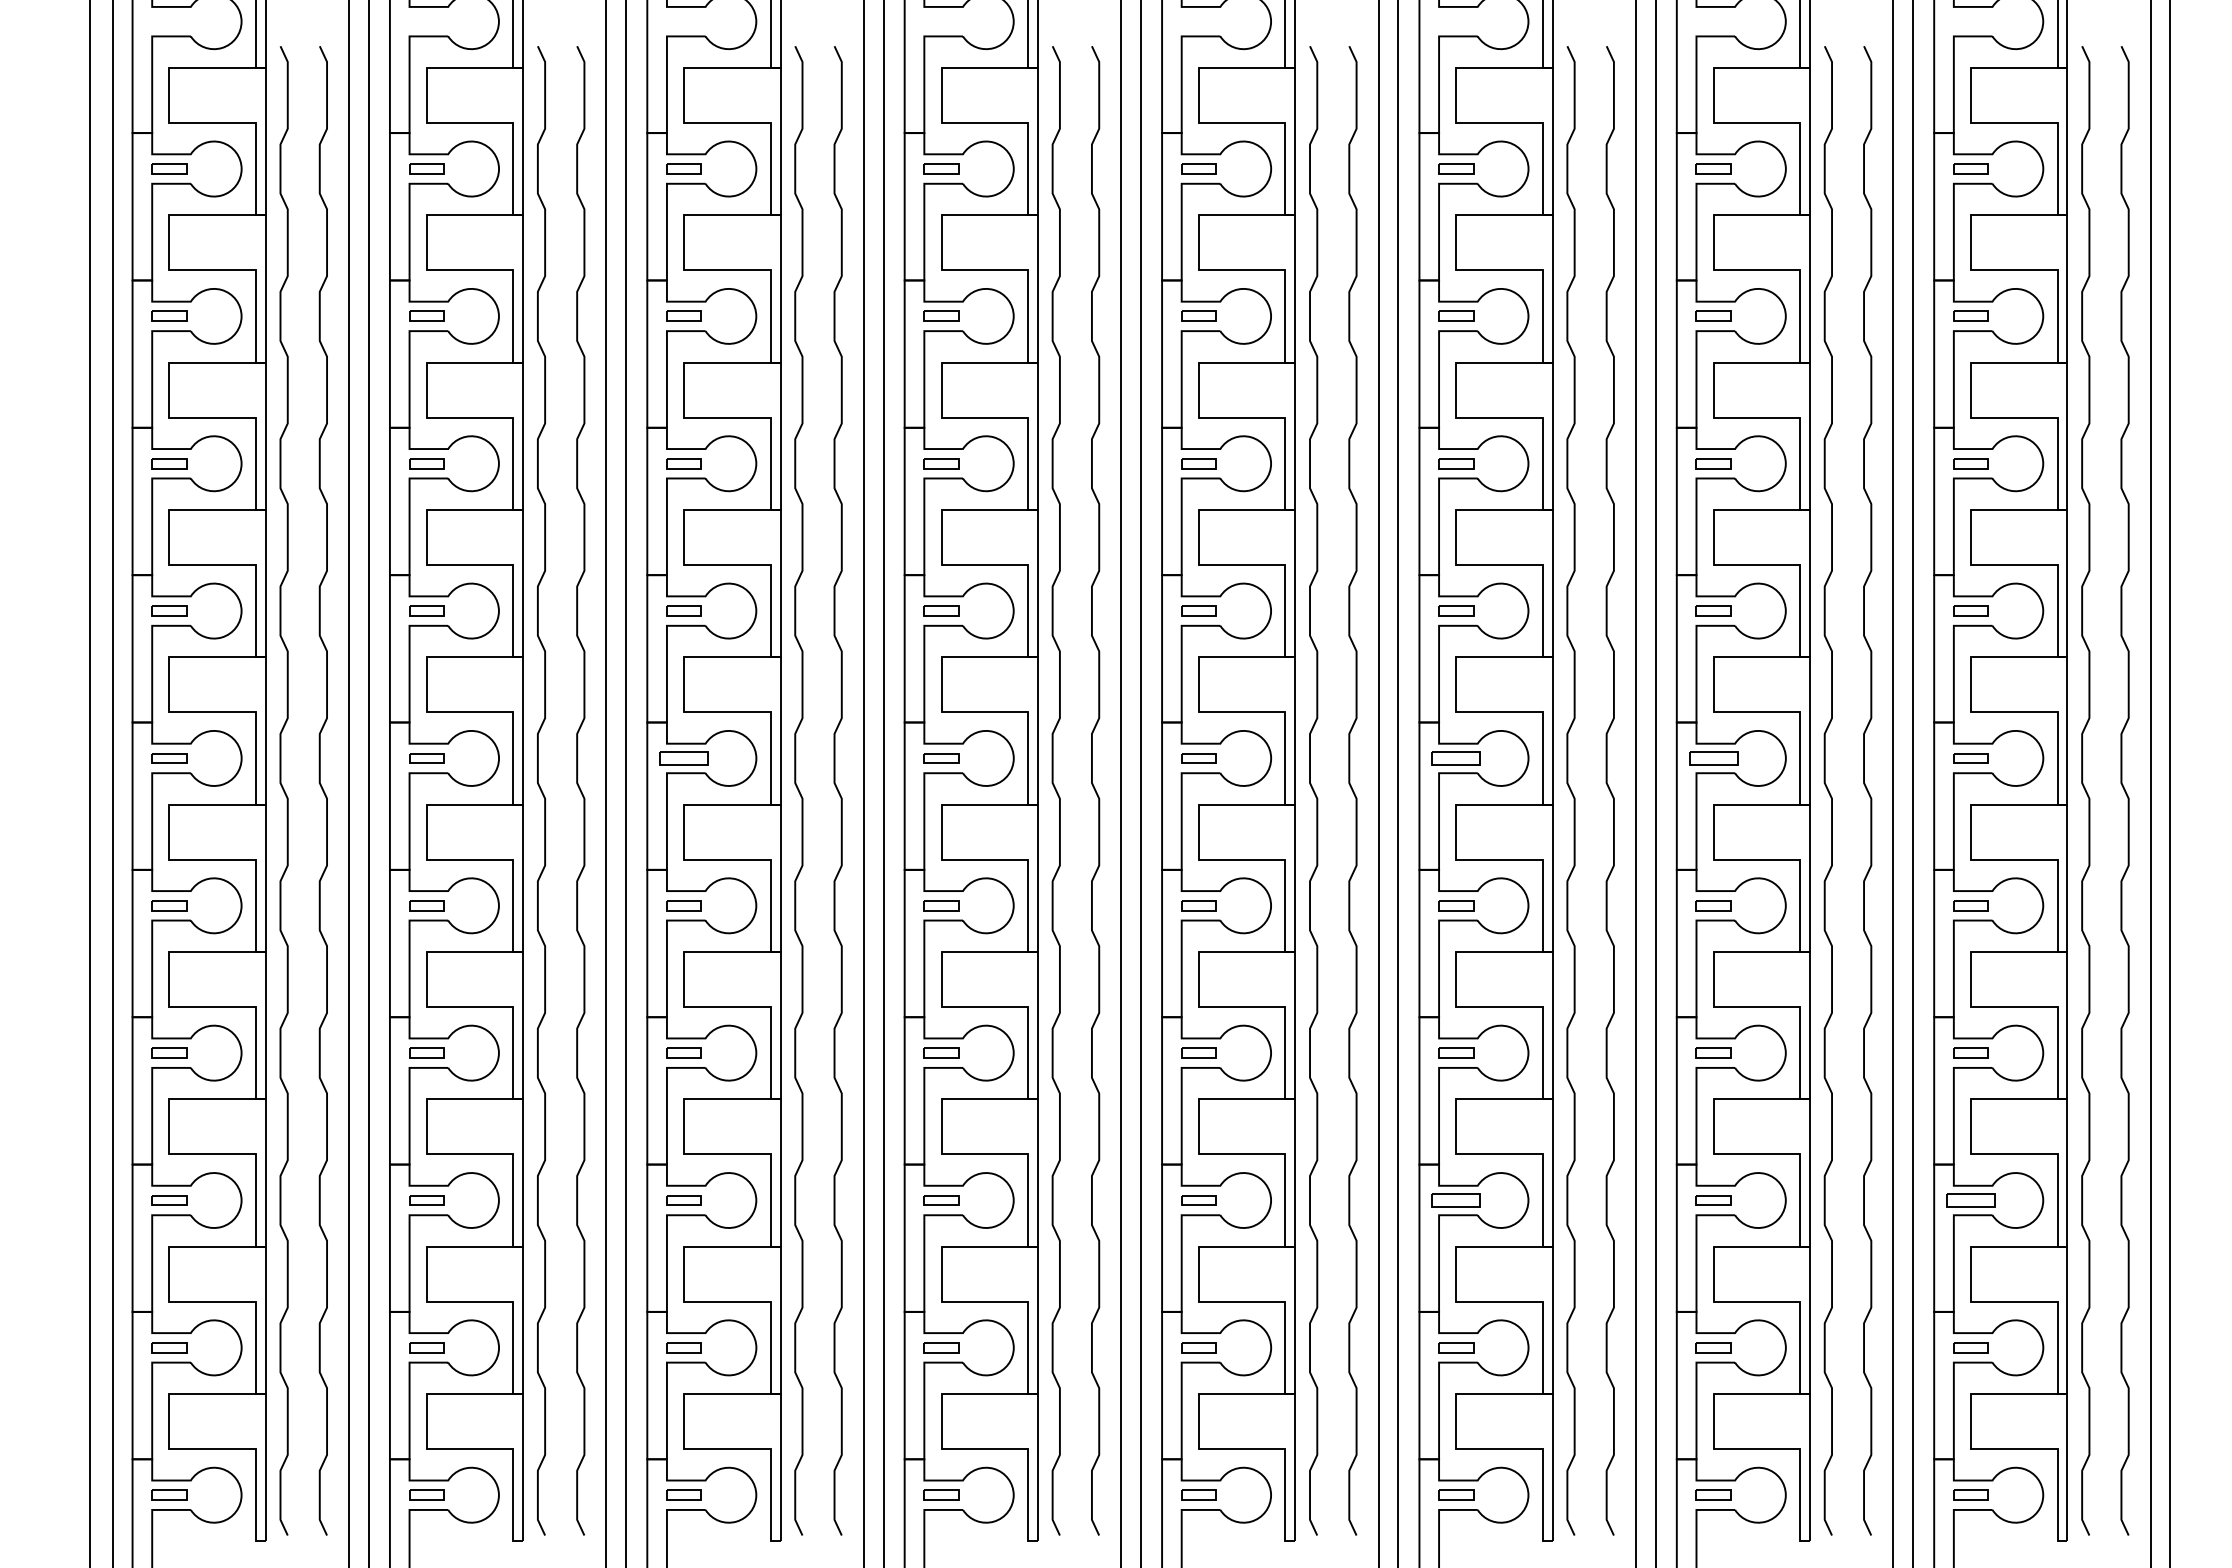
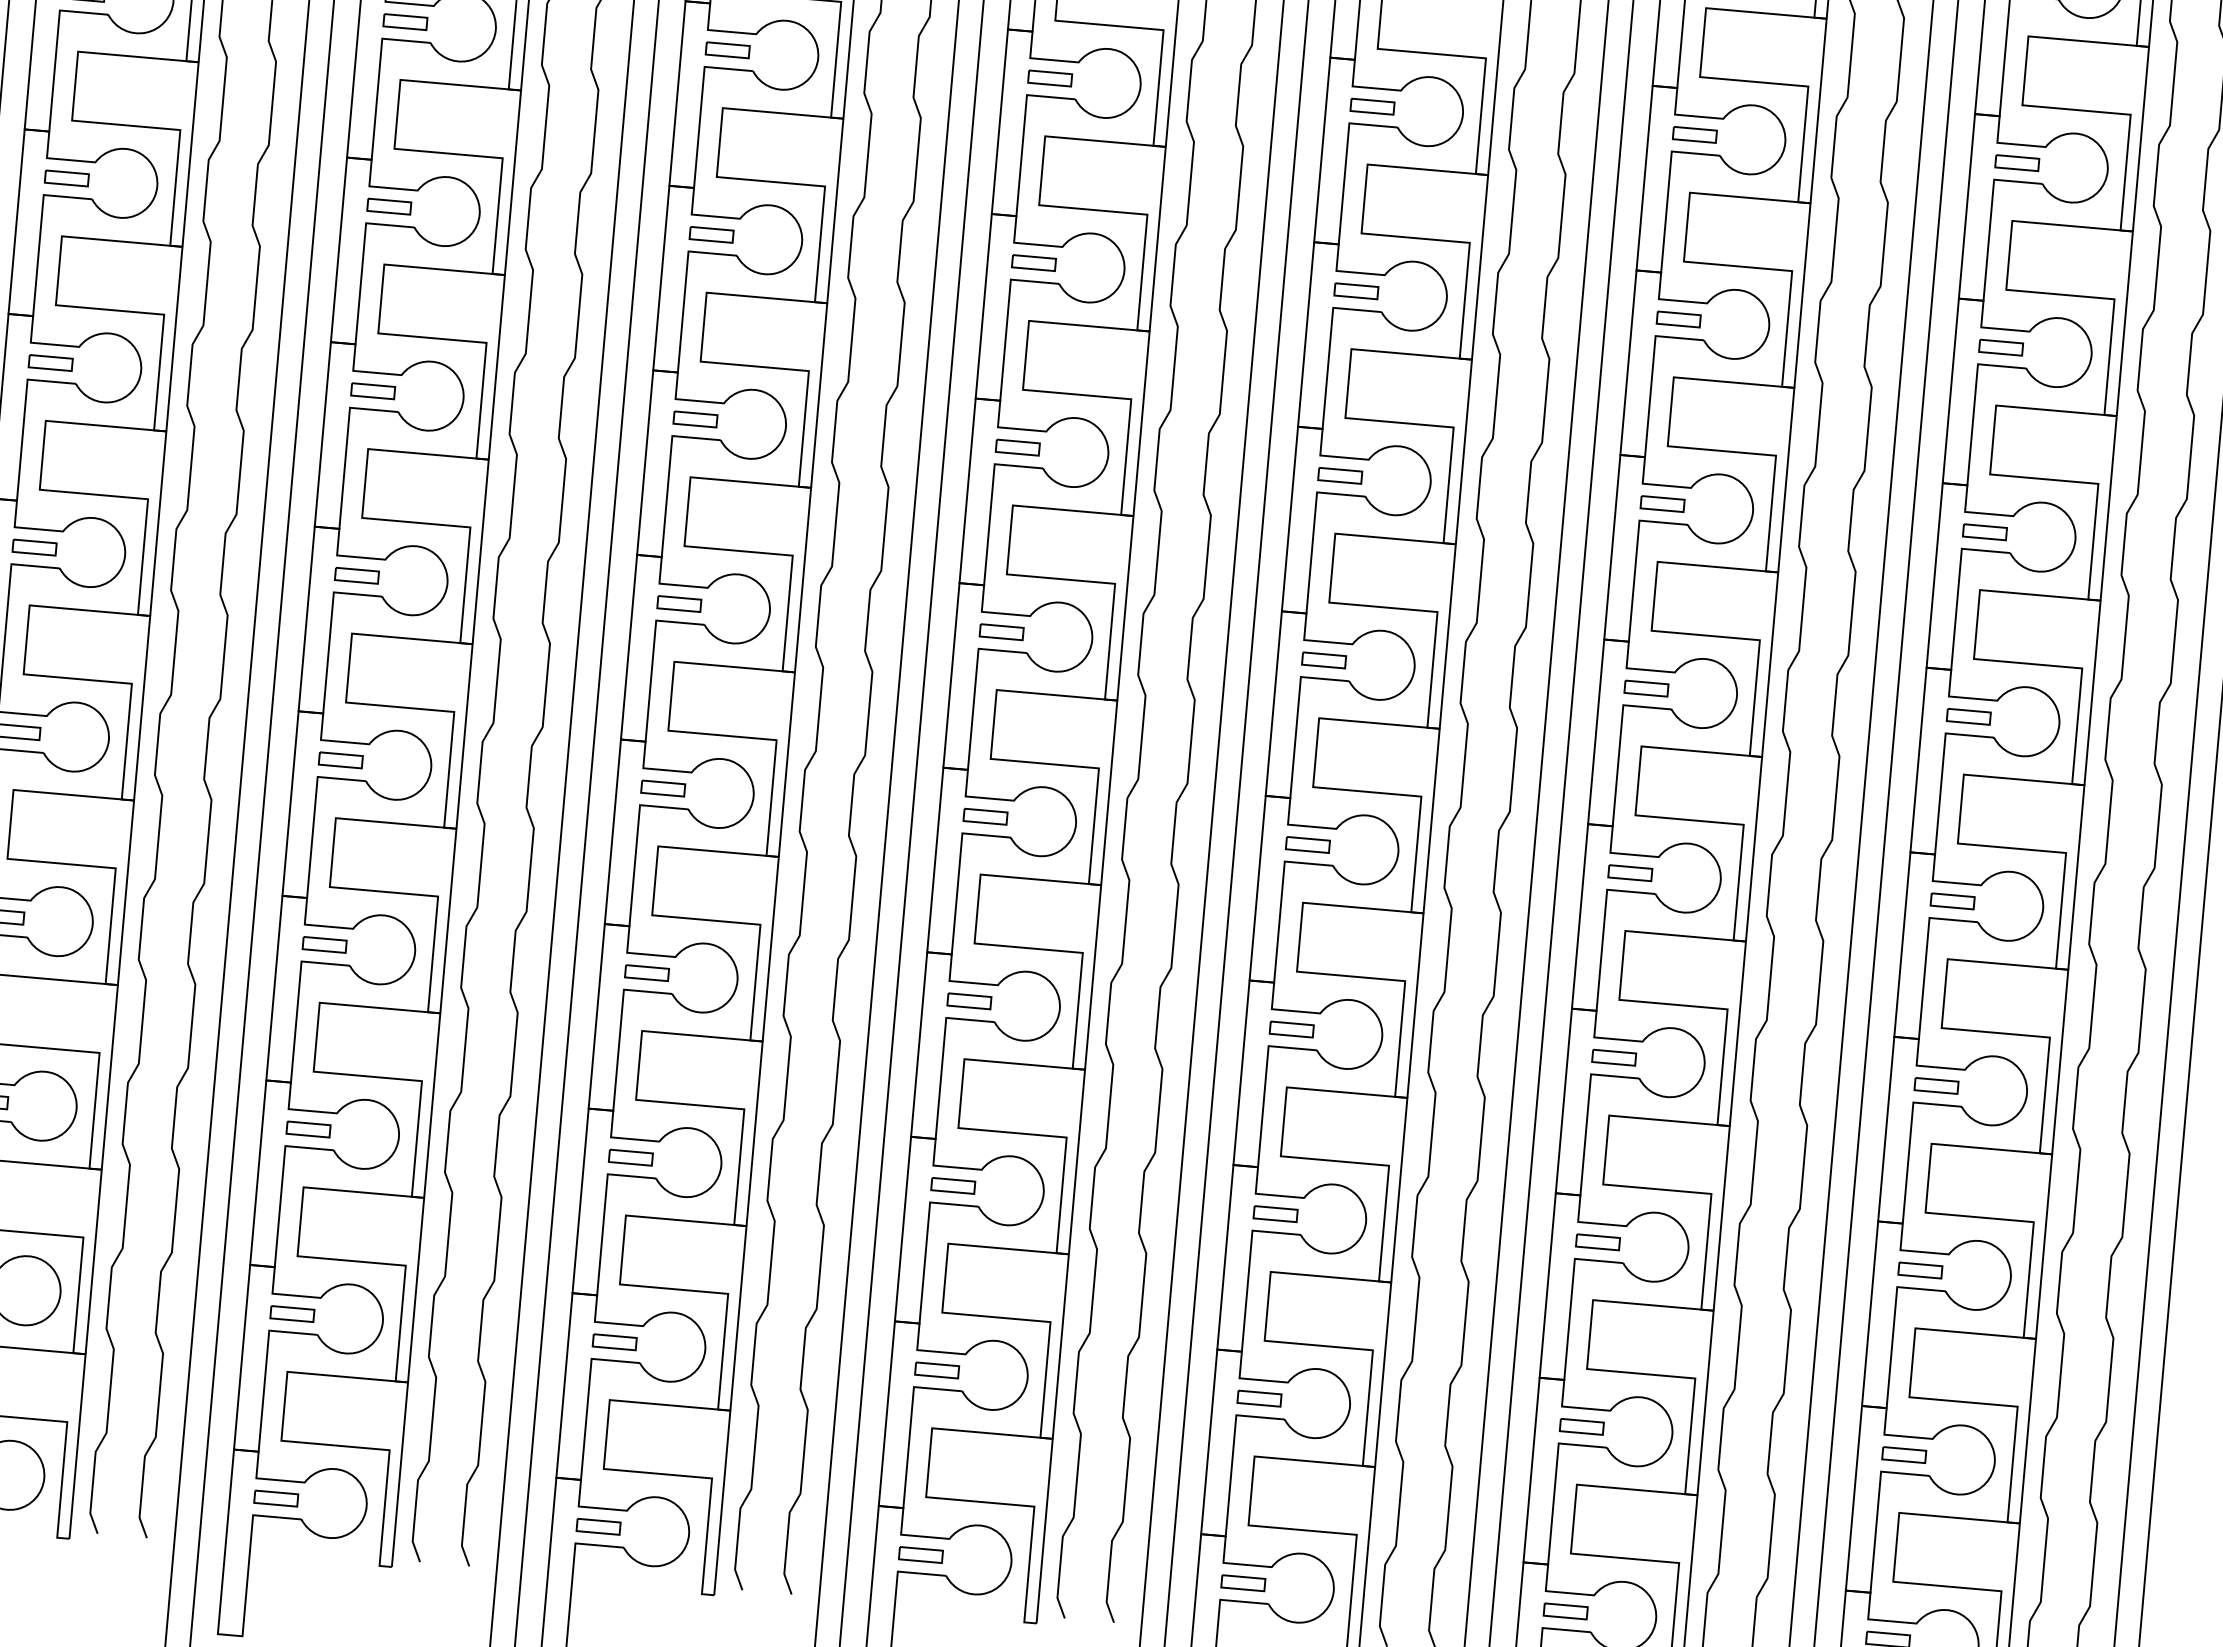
part: (683, 758) -> (356, 575), size x0.71
part: (1456, 758) -> (1324, 660), size x0.71
part: (1713, 758) -> (1646, 688), size x0.71
part: (1456, 1200) -> (1275, 1214), size x0.71
part: (1970, 1200) -> (1919, 1270), size x0.71

